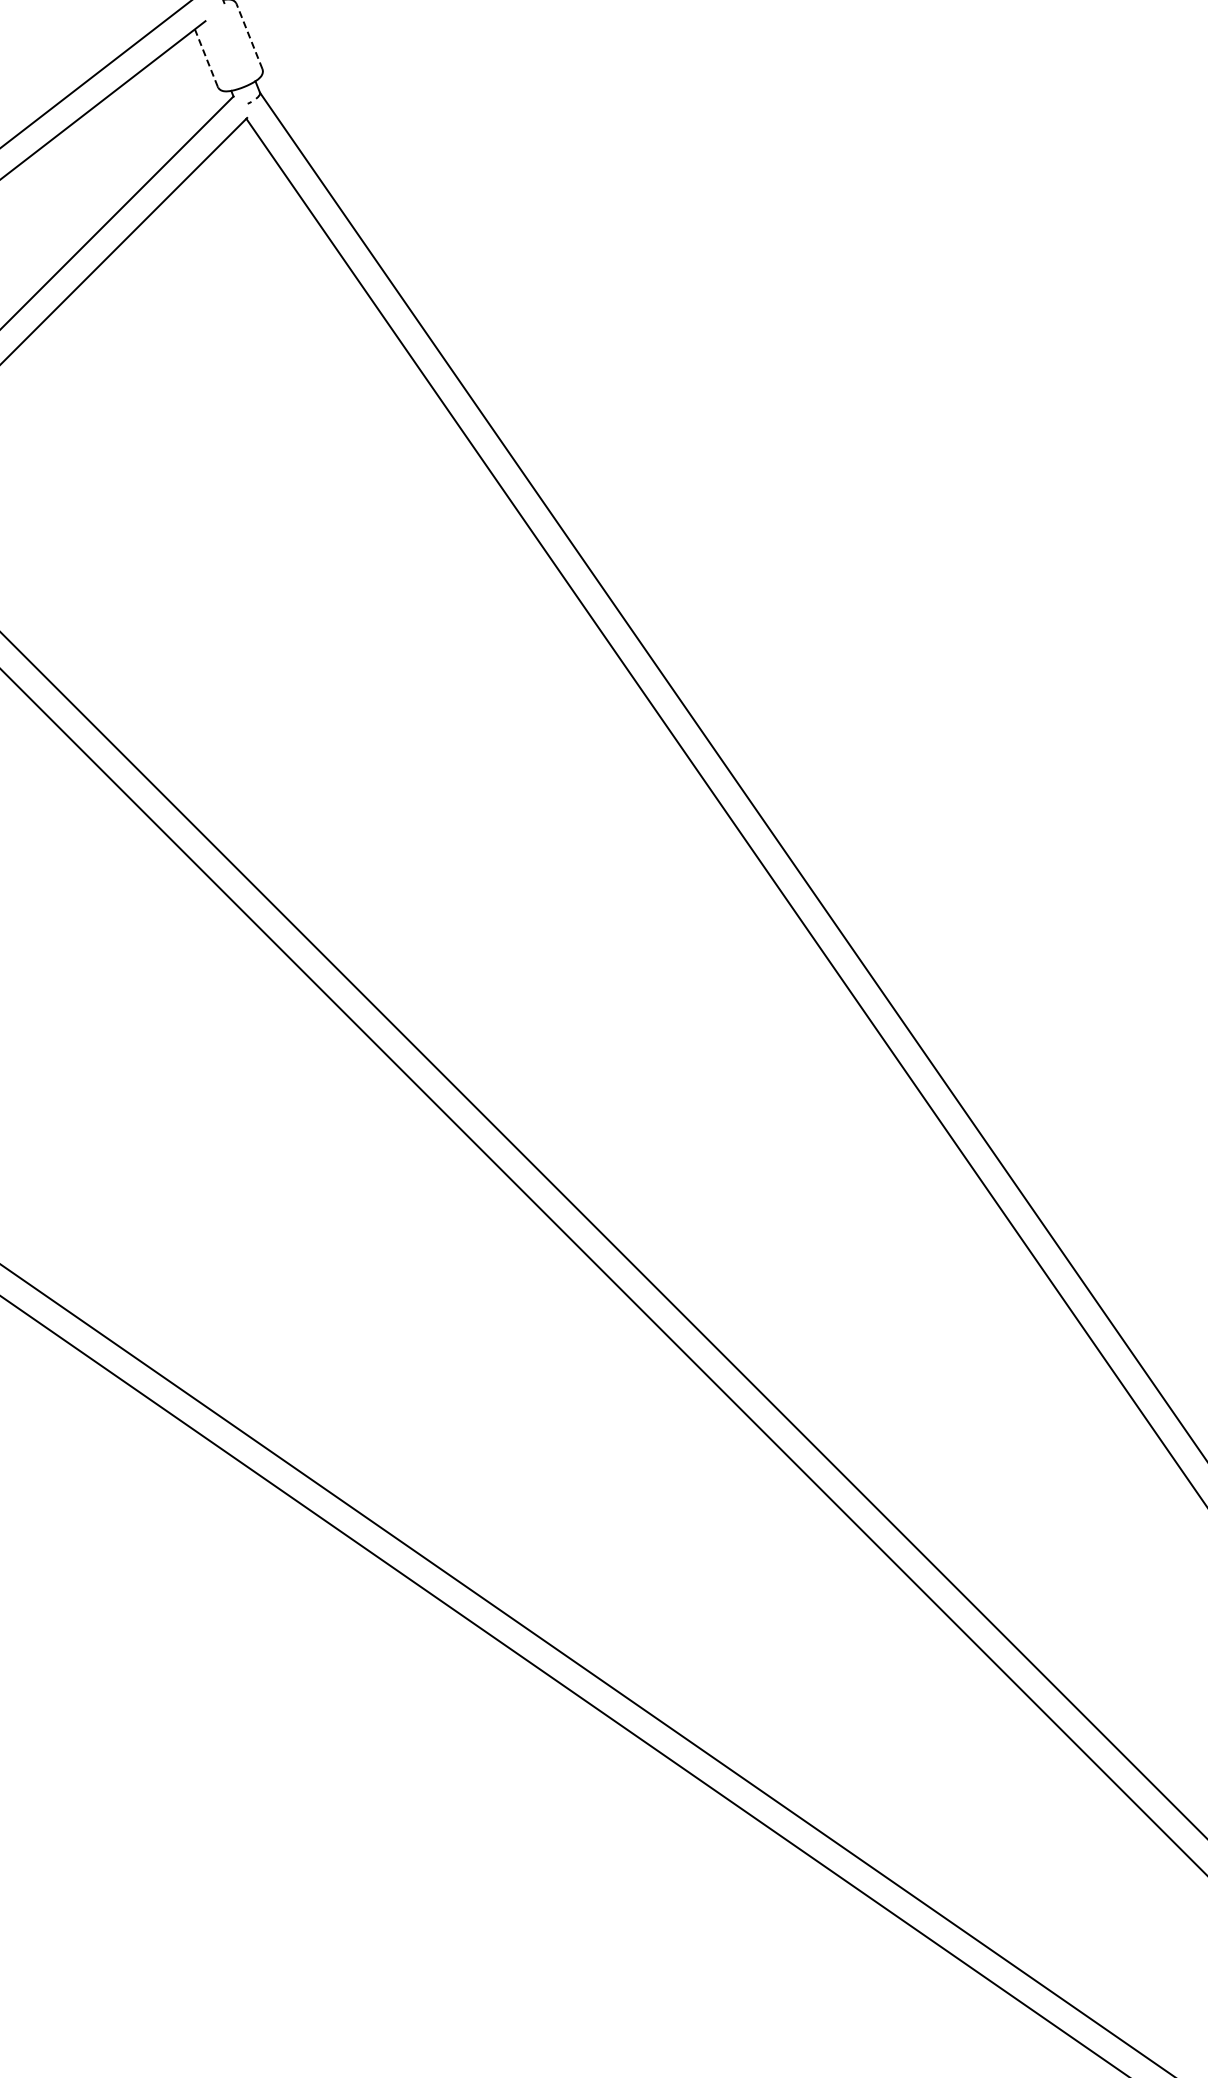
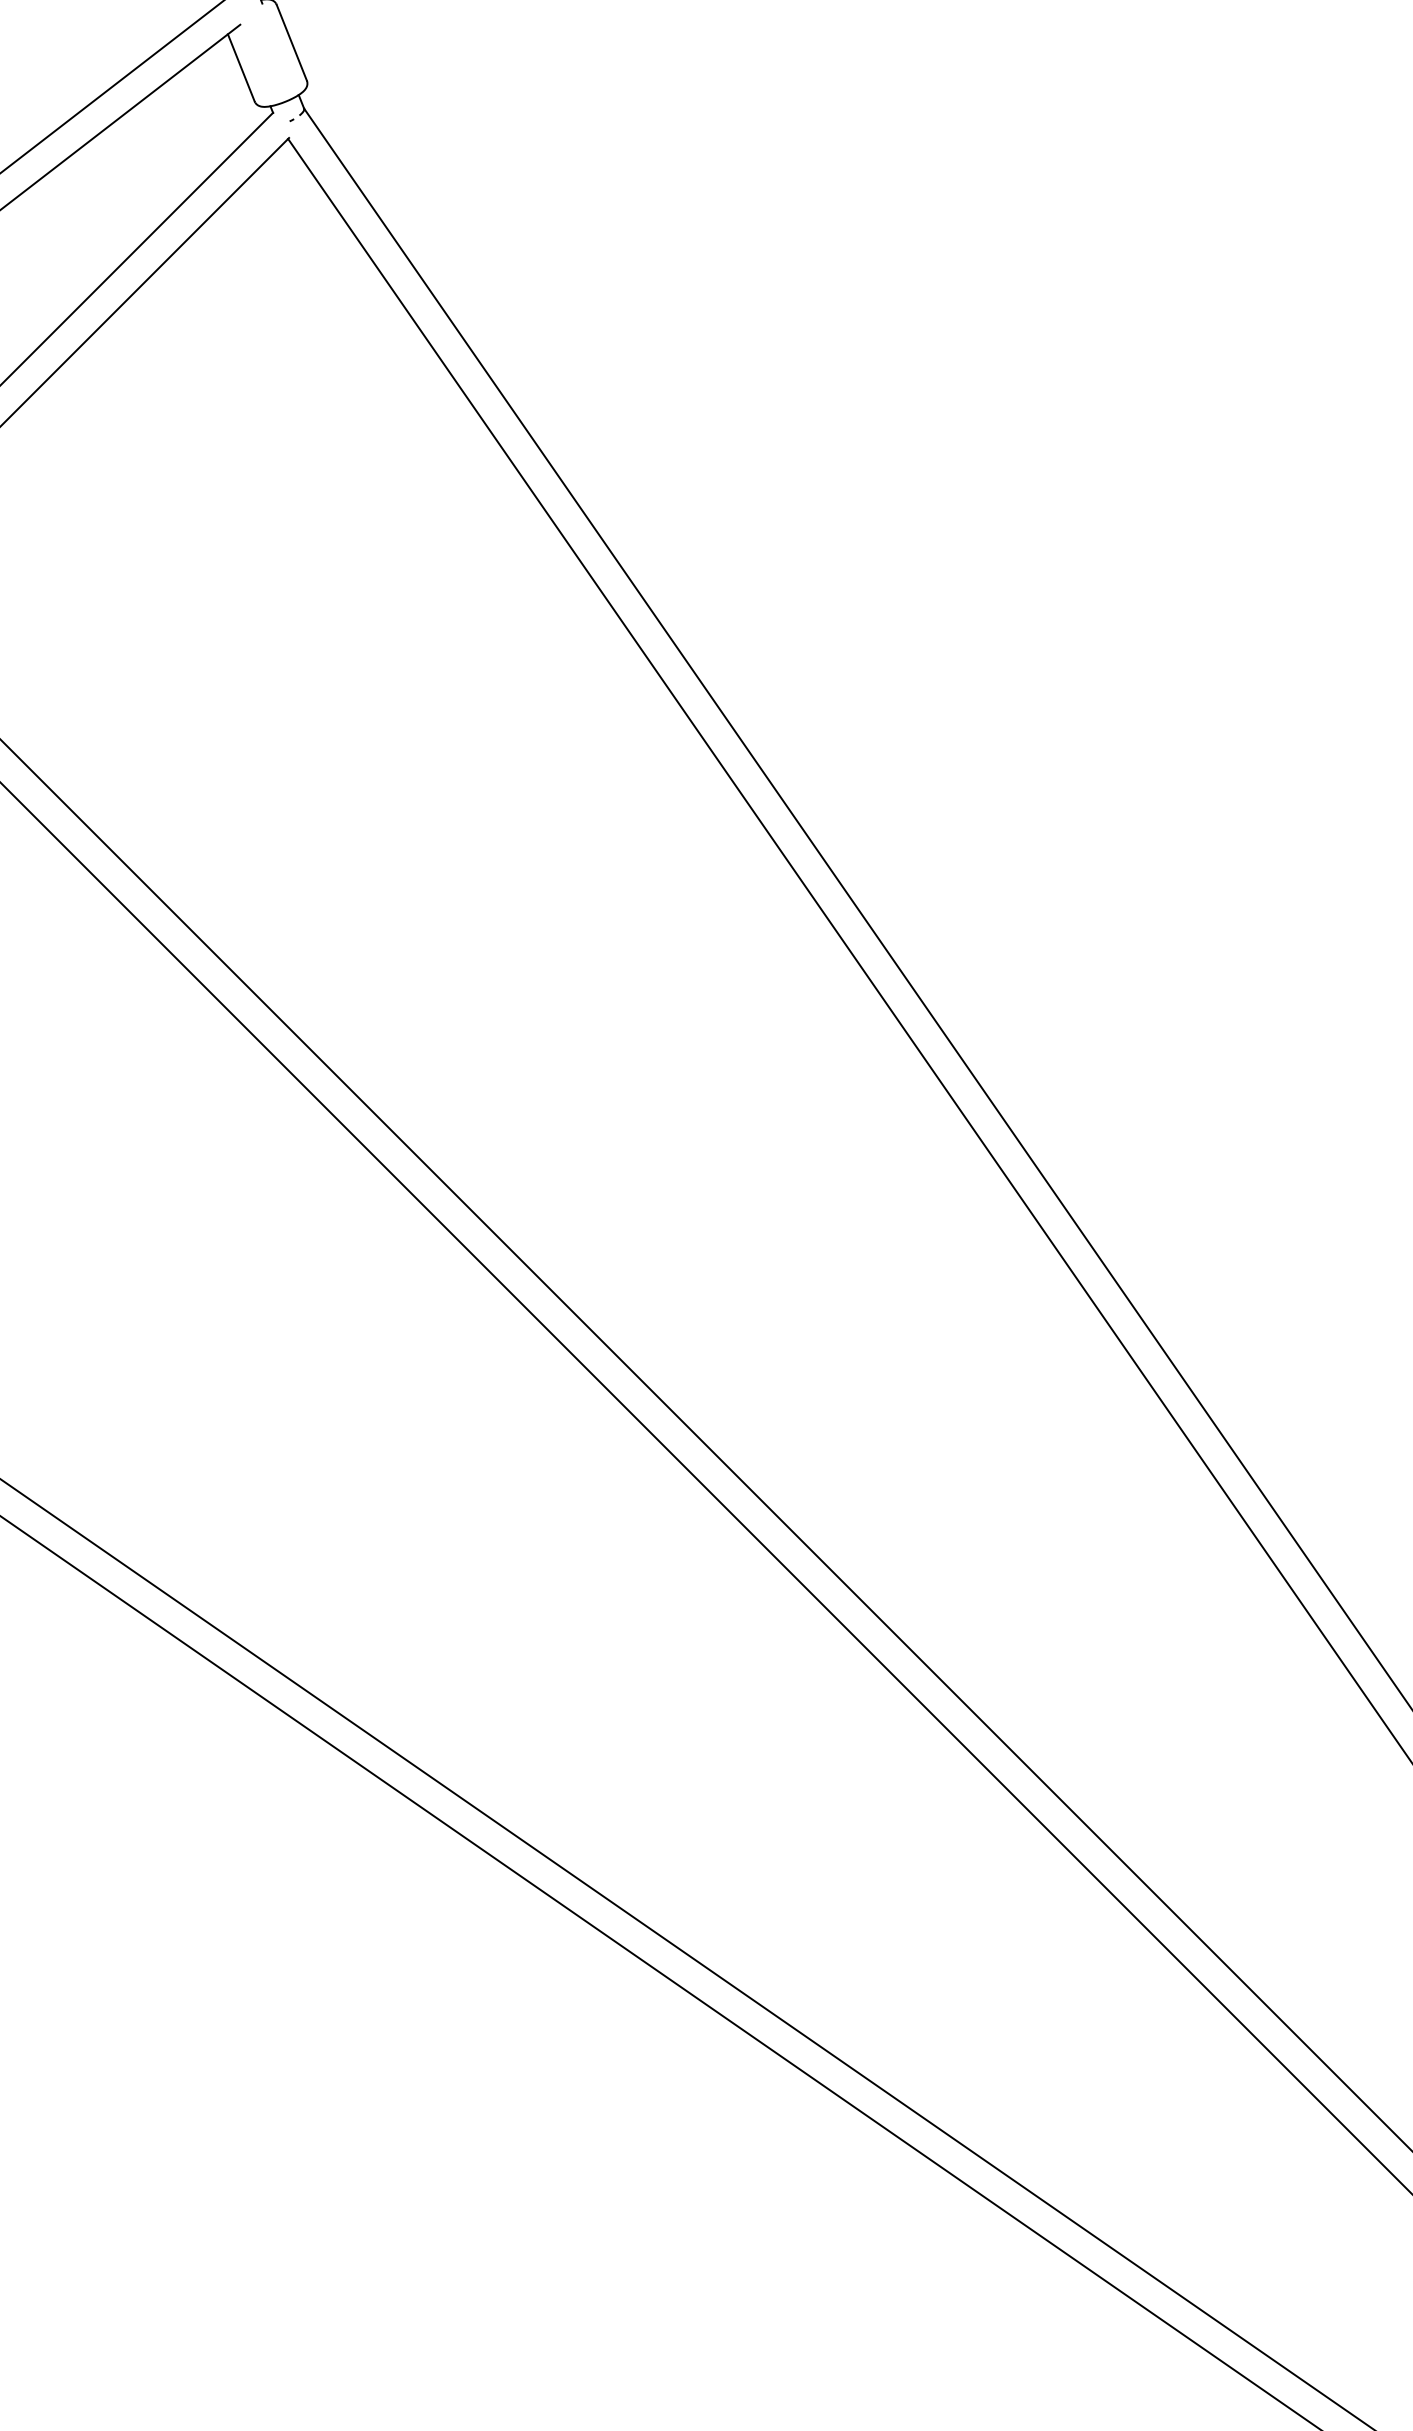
line: (249, 36) -> (291, 42), dashed -> solid
line: (206, 58) -> (241, 68), dashed -> solid

